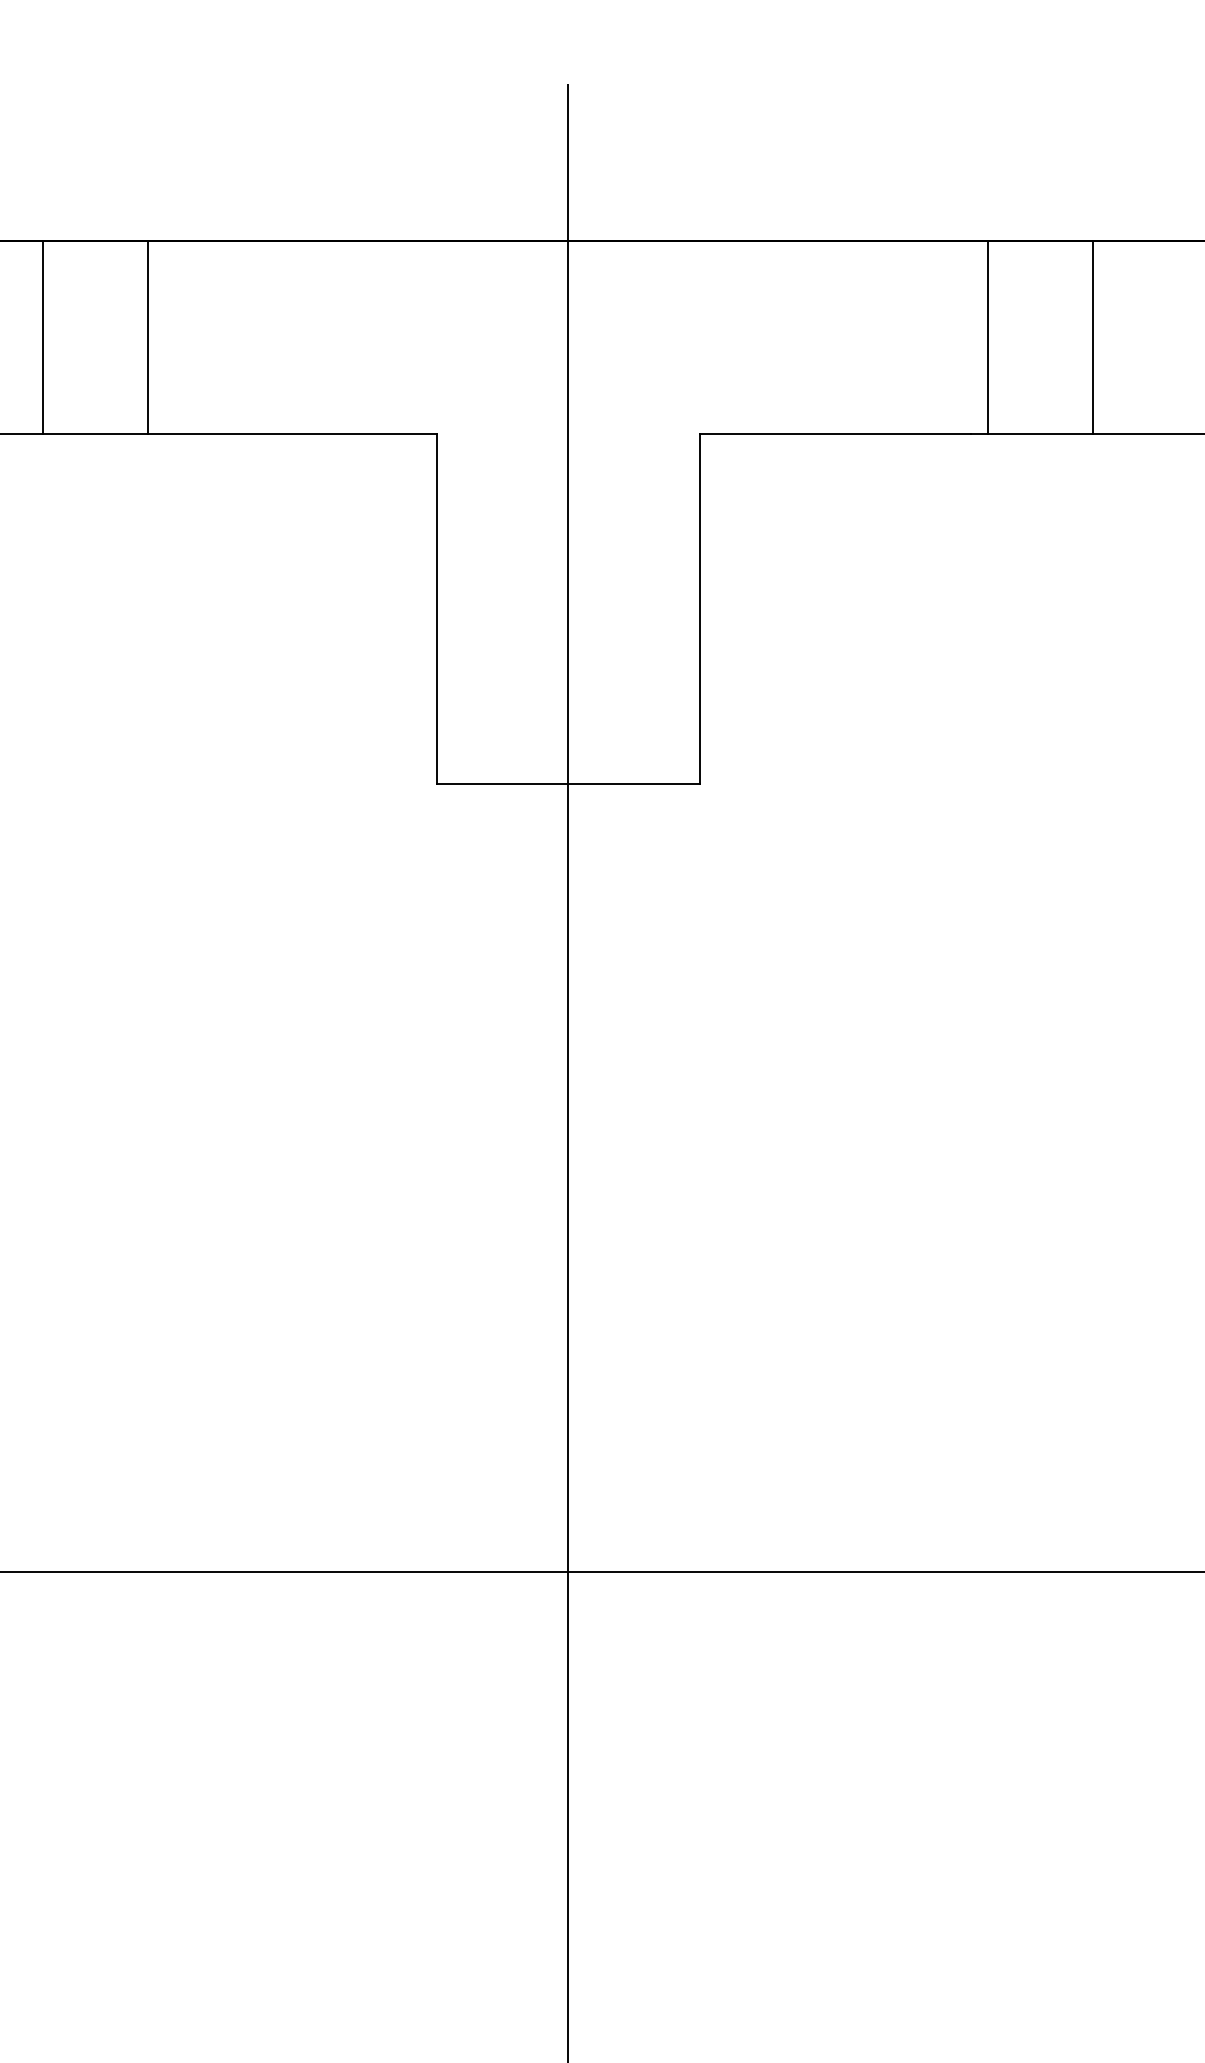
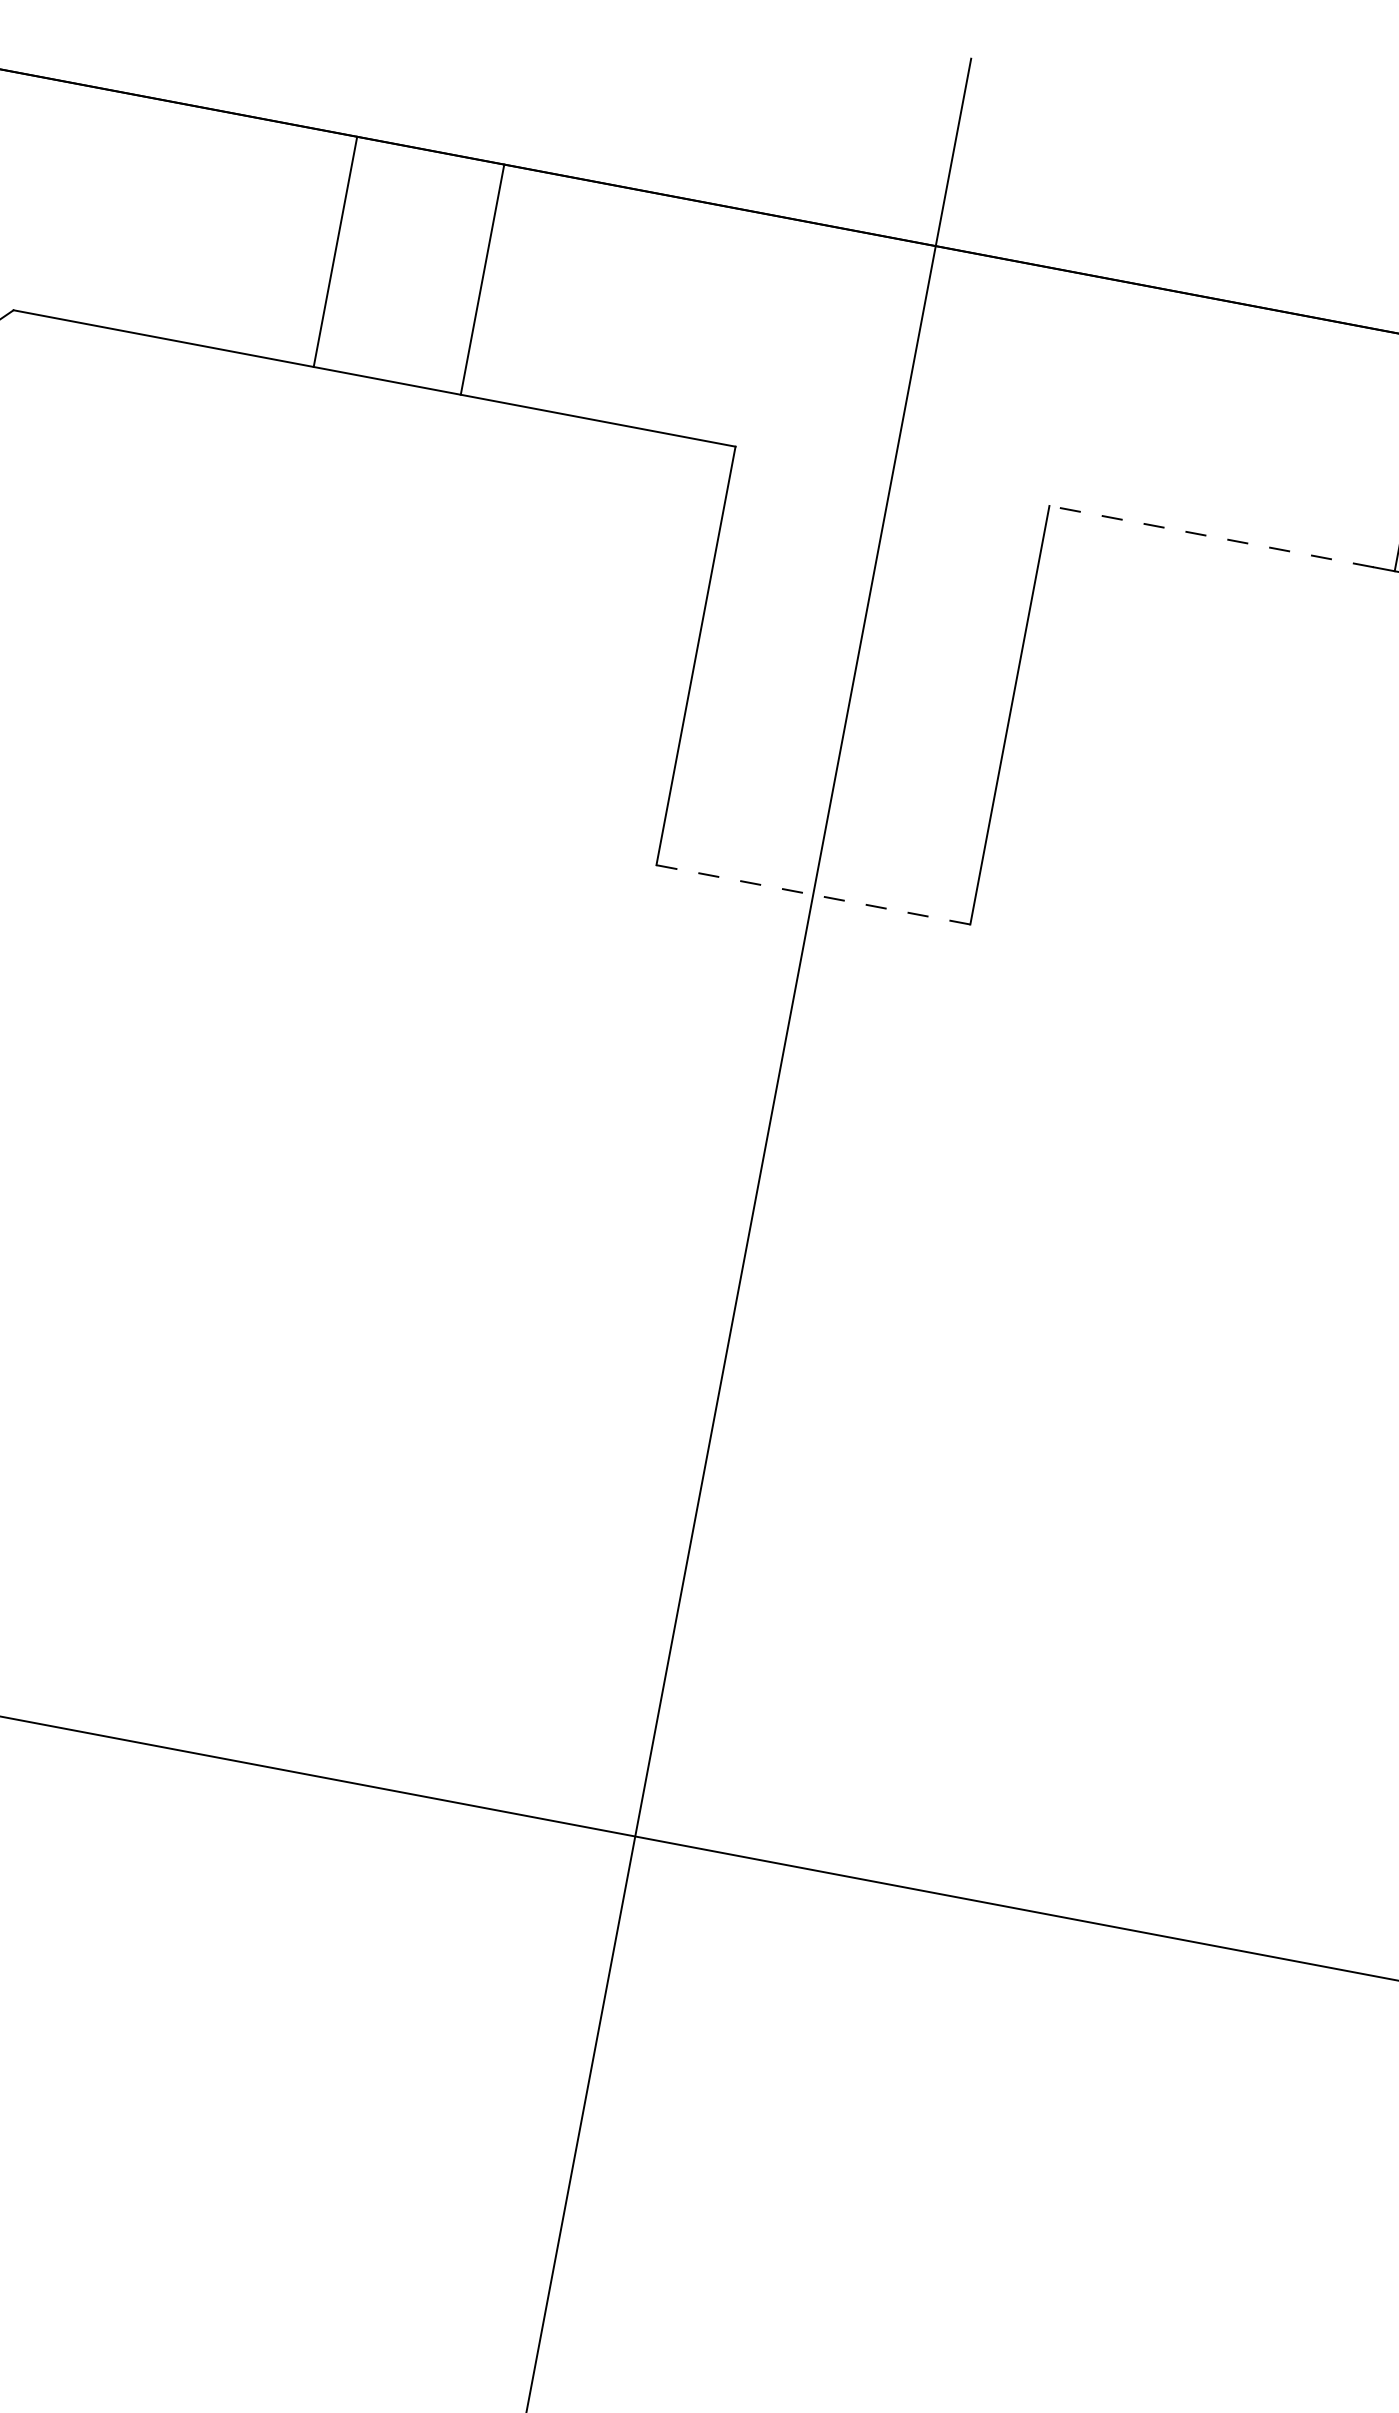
line: (43, 337) -> (335, 251), moved
line: (148, 337) -> (482, 279), moved
line: (835, 433) -> (1211, 536), solid -> dashed
line: (567, 784) -> (812, 895), solid -> dashed

